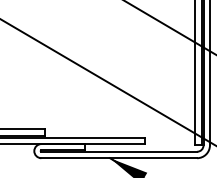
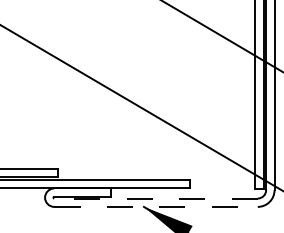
line: (119, 151) -> (156, 198), solid -> dashed
line: (119, 158) -> (156, 207), solid -> dashed

